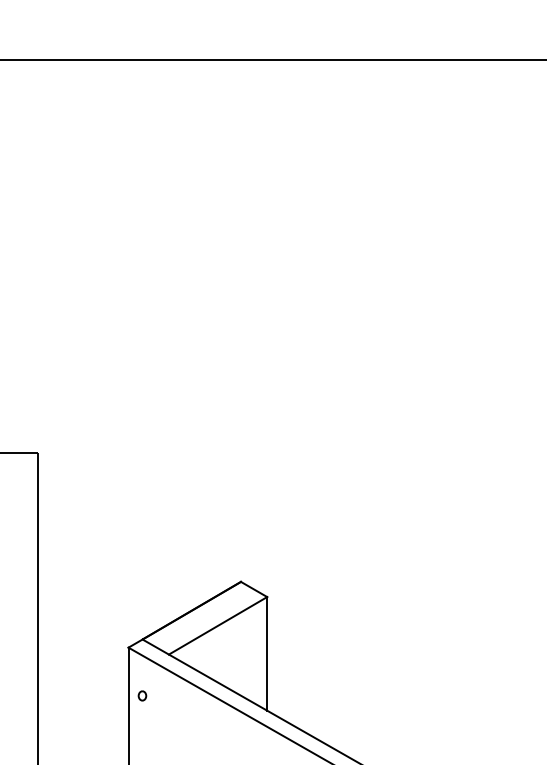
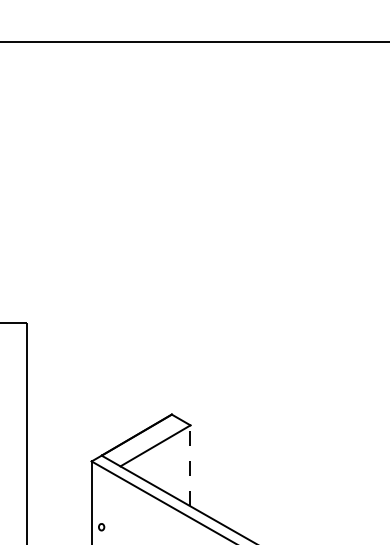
line: (267, 654) -> (190, 466), solid -> dashed
part: (142, 695) -> (101, 526), moved

